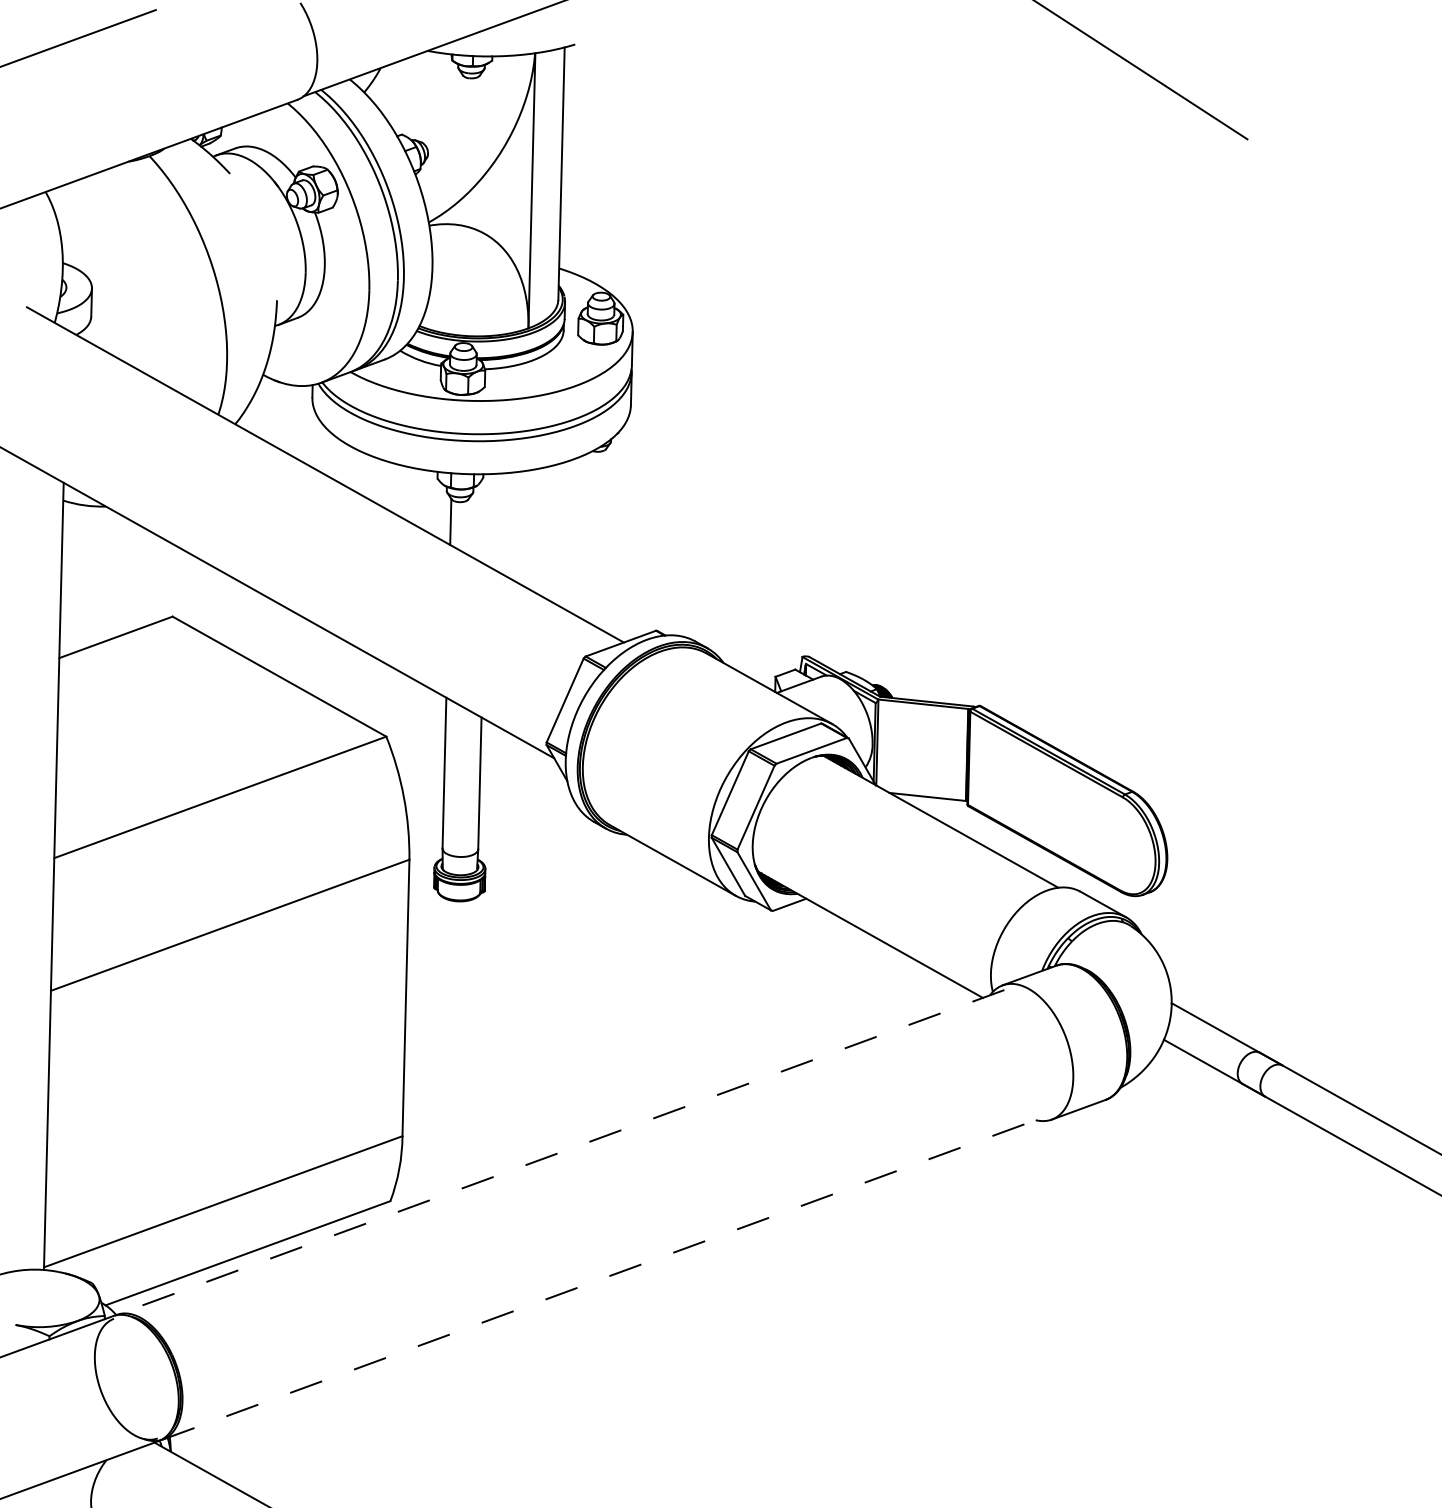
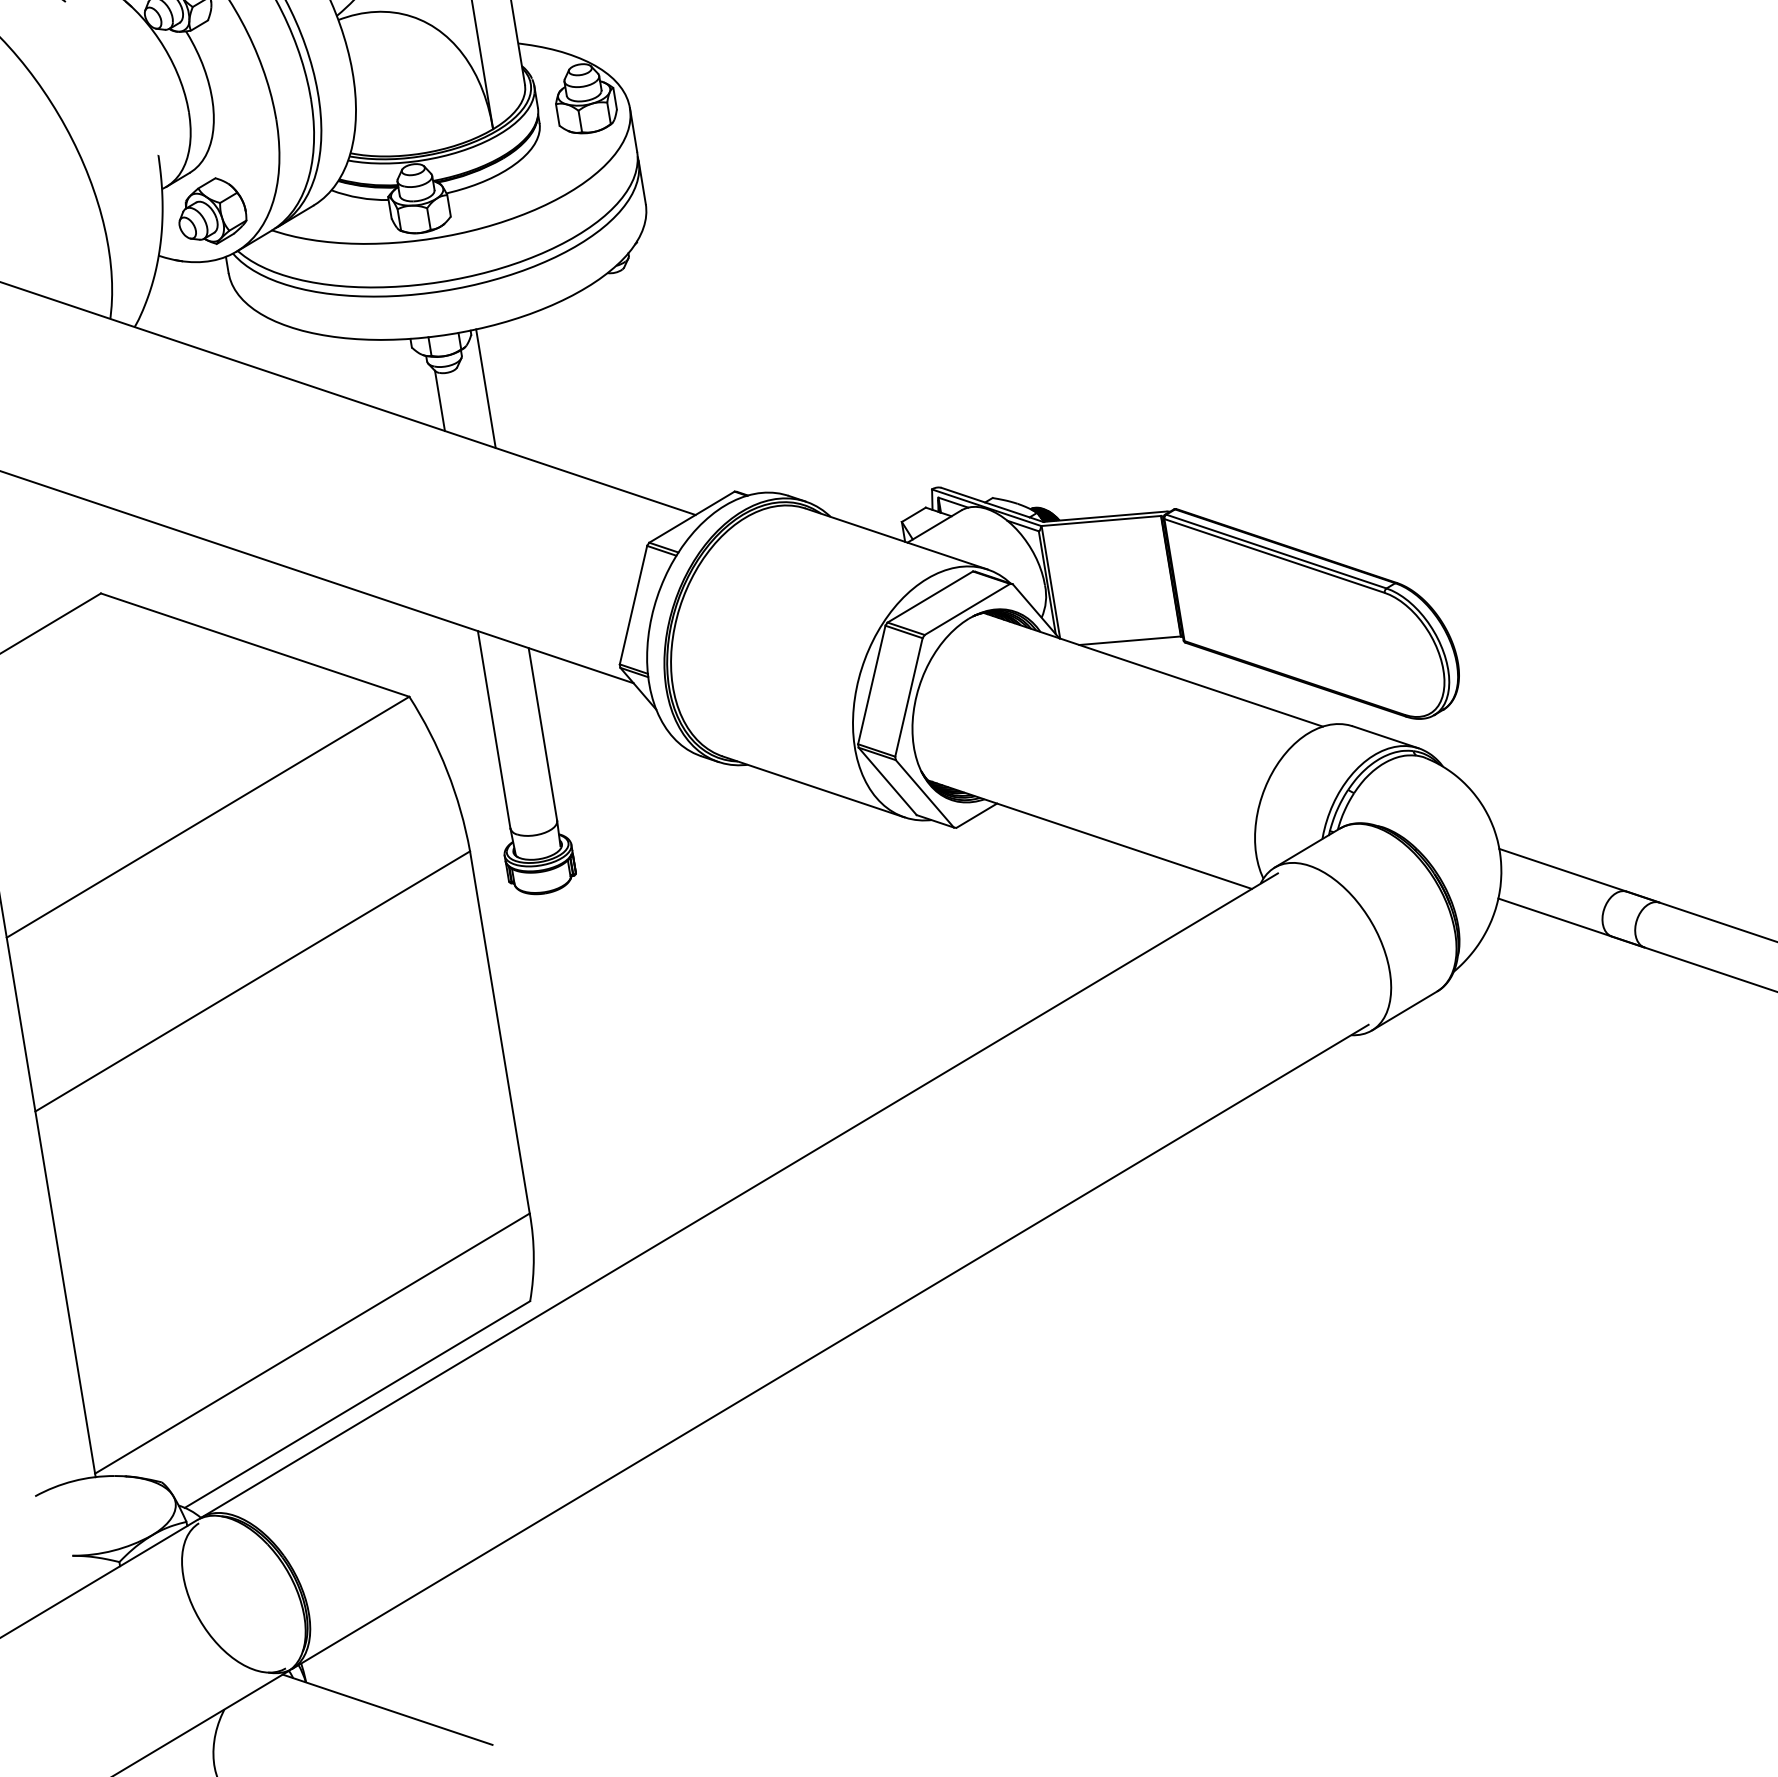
part: (307, 349) -> (210, 211), added
line: (486, 519) -> (485, 388), added
line: (560, 1152) -> (739, 1195), dashed -> solid
line: (606, 1277) -> (830, 1346), dashed -> solid

